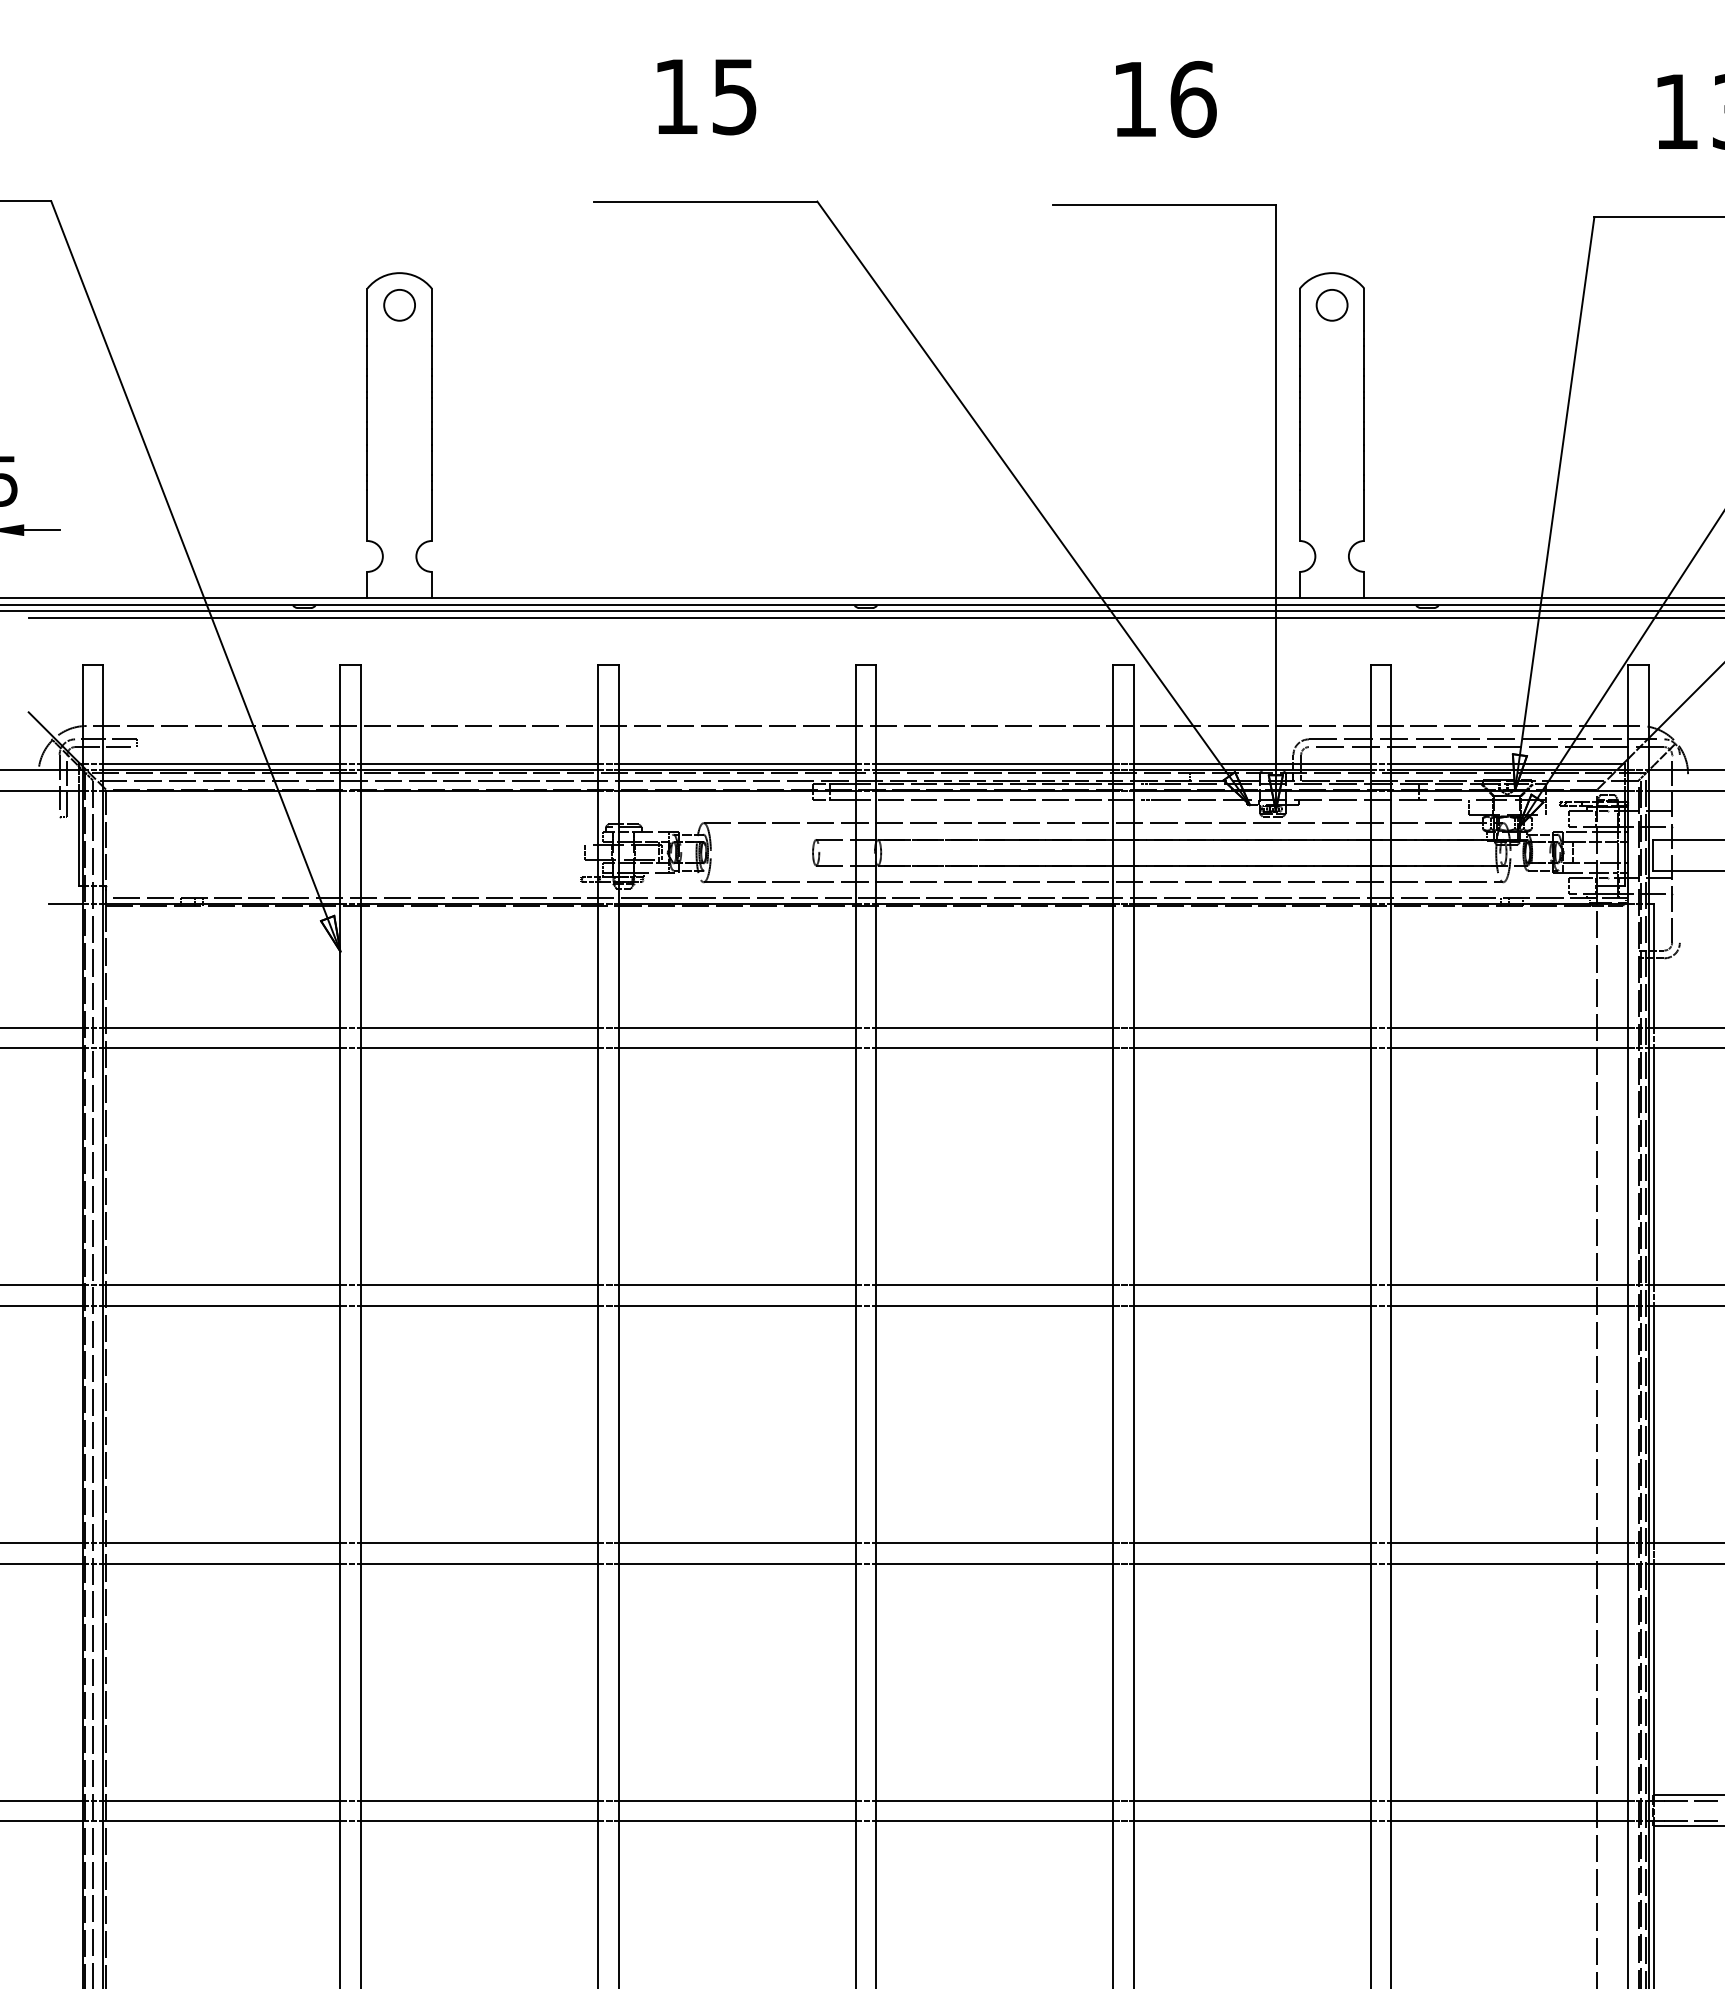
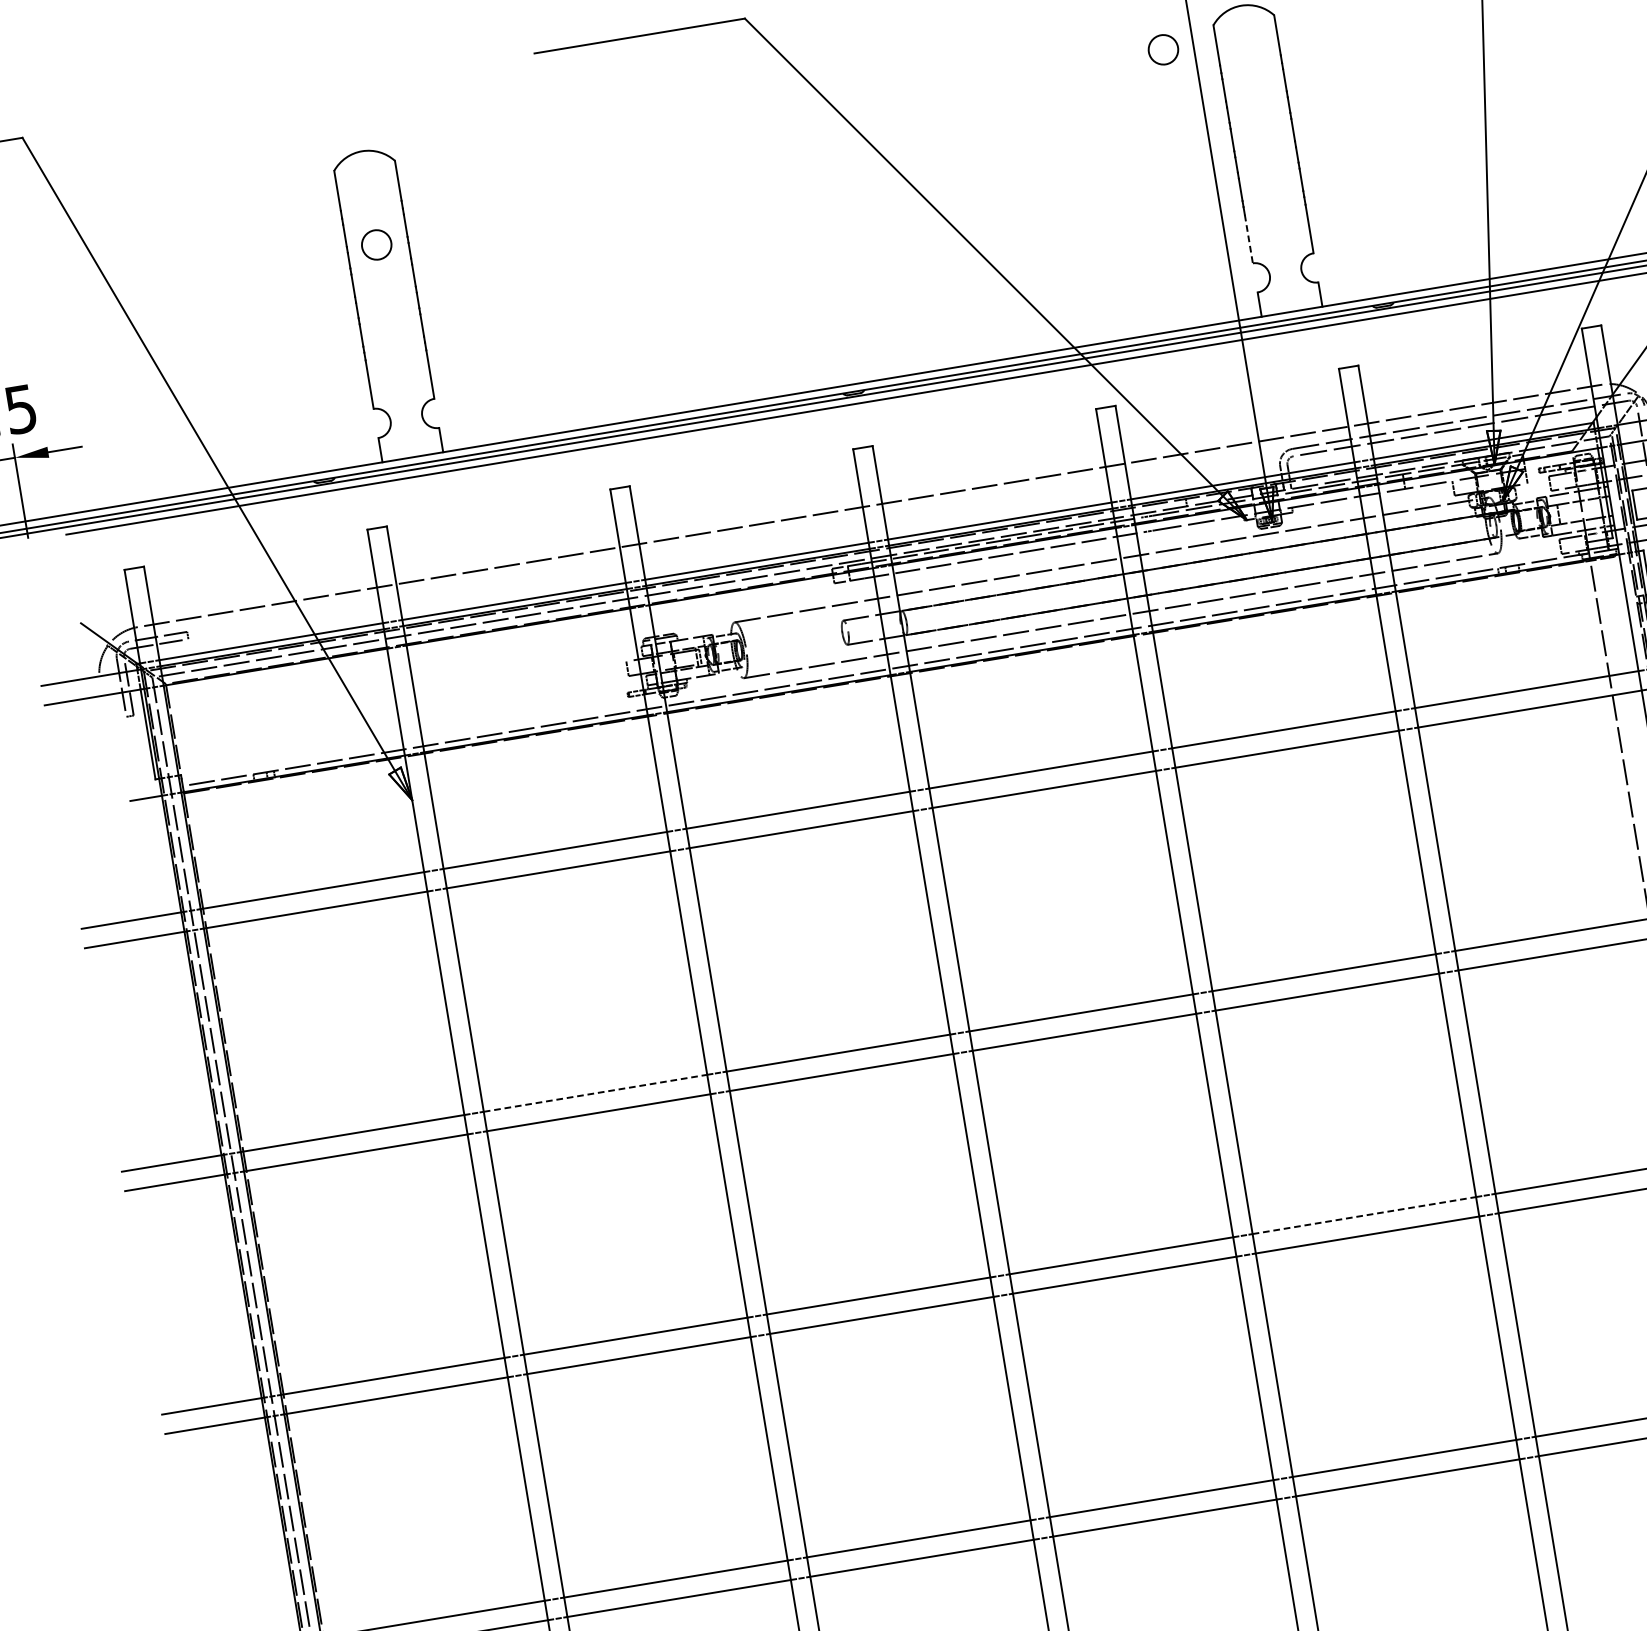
circle: (399, 305) -> (376, 245), moved
circle: (1331, 305) -> (1162, 50), moved
line: (1299, 515) -> (1248, 239), solid -> dashed
line: (479, 1285) -> (595, 1093), solid -> dashed
line: (1252, 1543) -> (1364, 1215), solid -> dashed

